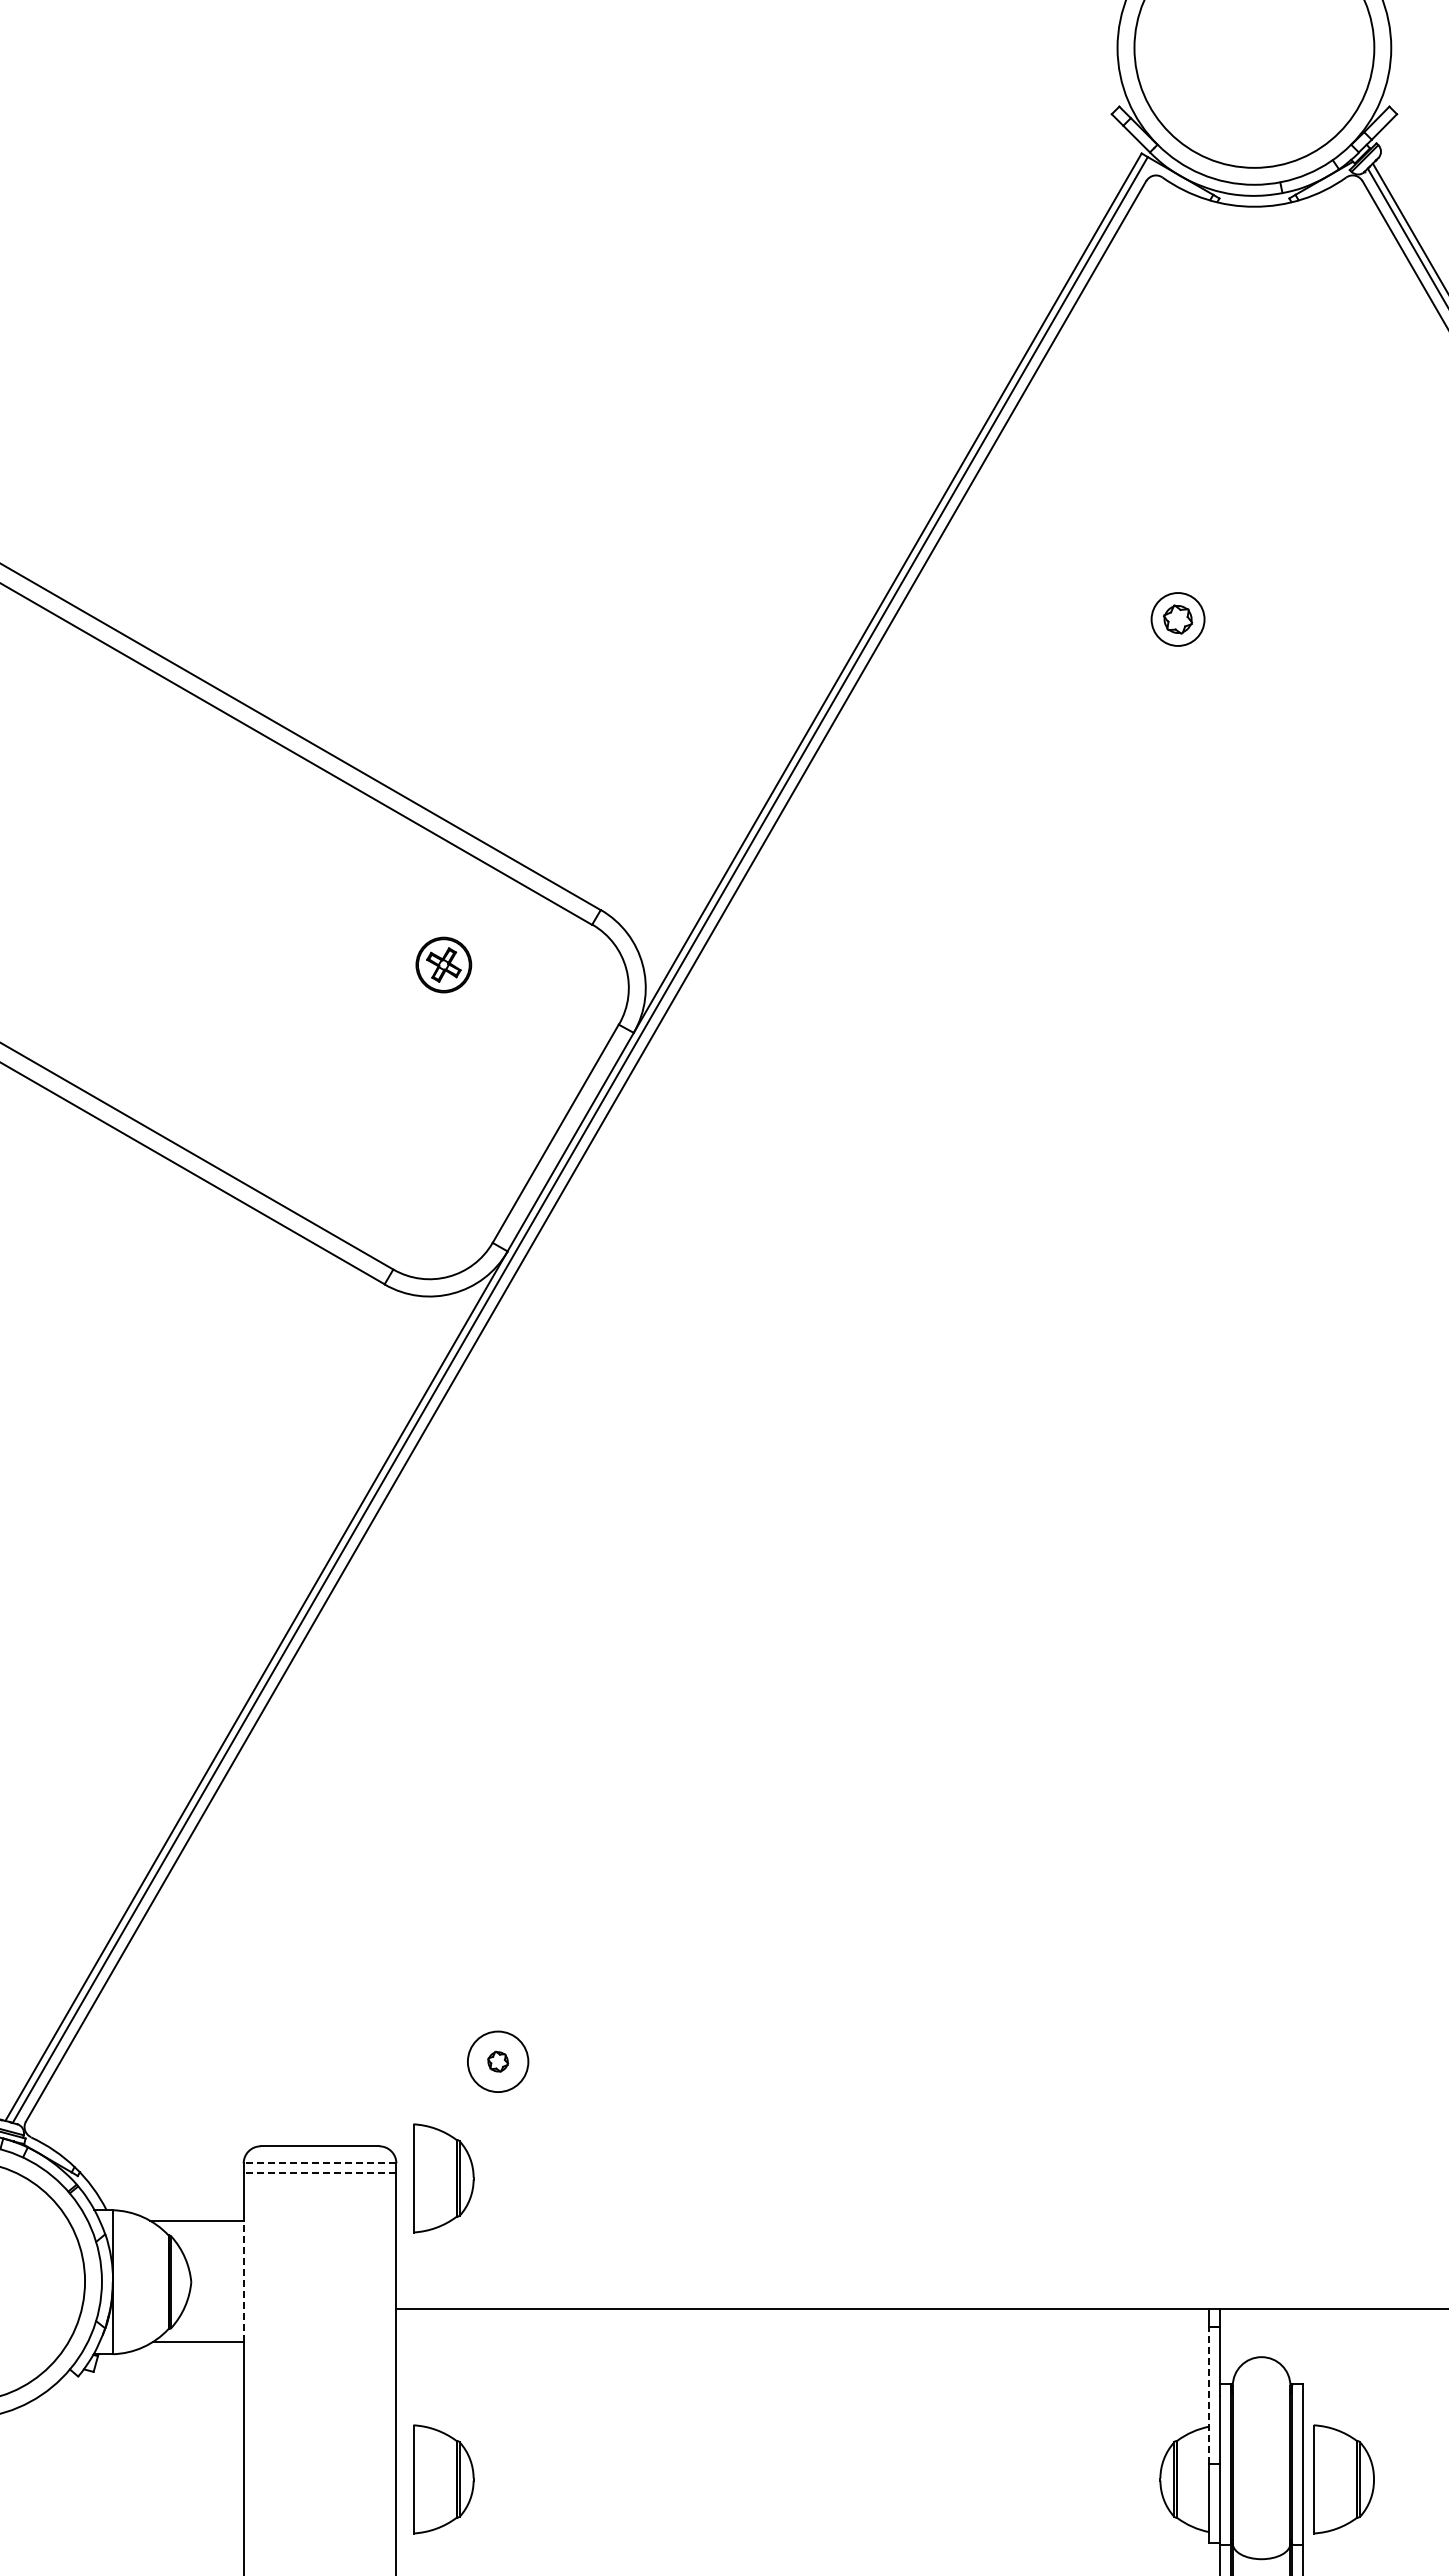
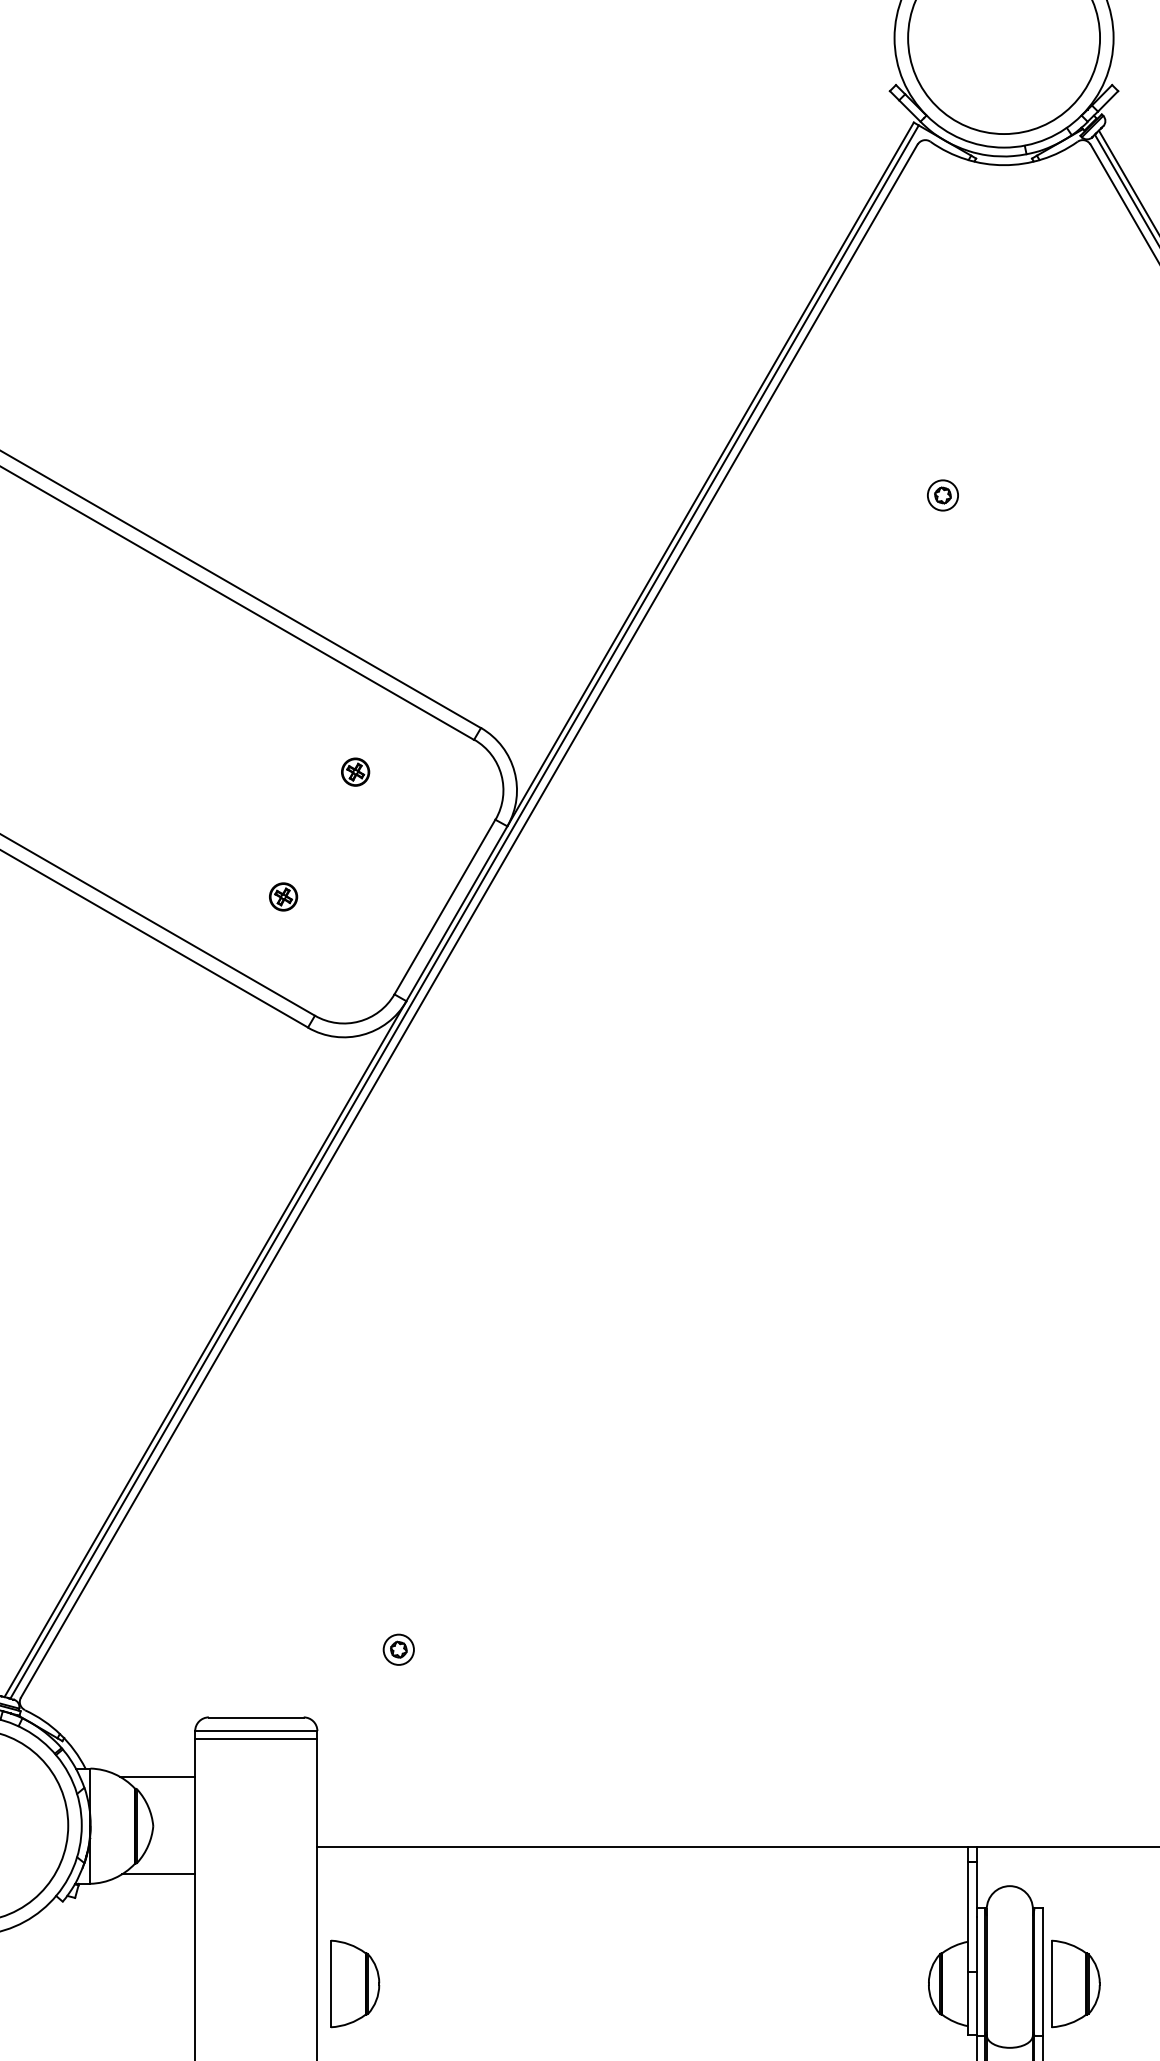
part: (1177, 619) -> (942, 495), size x0.71
part: (444, 965) -> (355, 772), size x0.62
part: (354, 1121) -> (283, 897), added
circle: (498, 2061) -> (399, 1649), size x0.62
line: (319, 2163) -> (255, 1731), dashed -> solid
line: (319, 2173) -> (255, 1739), dashed -> solid
part: (443, 2178) -> (355, 1743), removed
line: (243, 2281) -> (195, 1825), dashed -> solid
line: (1209, 2395) -> (968, 1916), dashed -> solid

